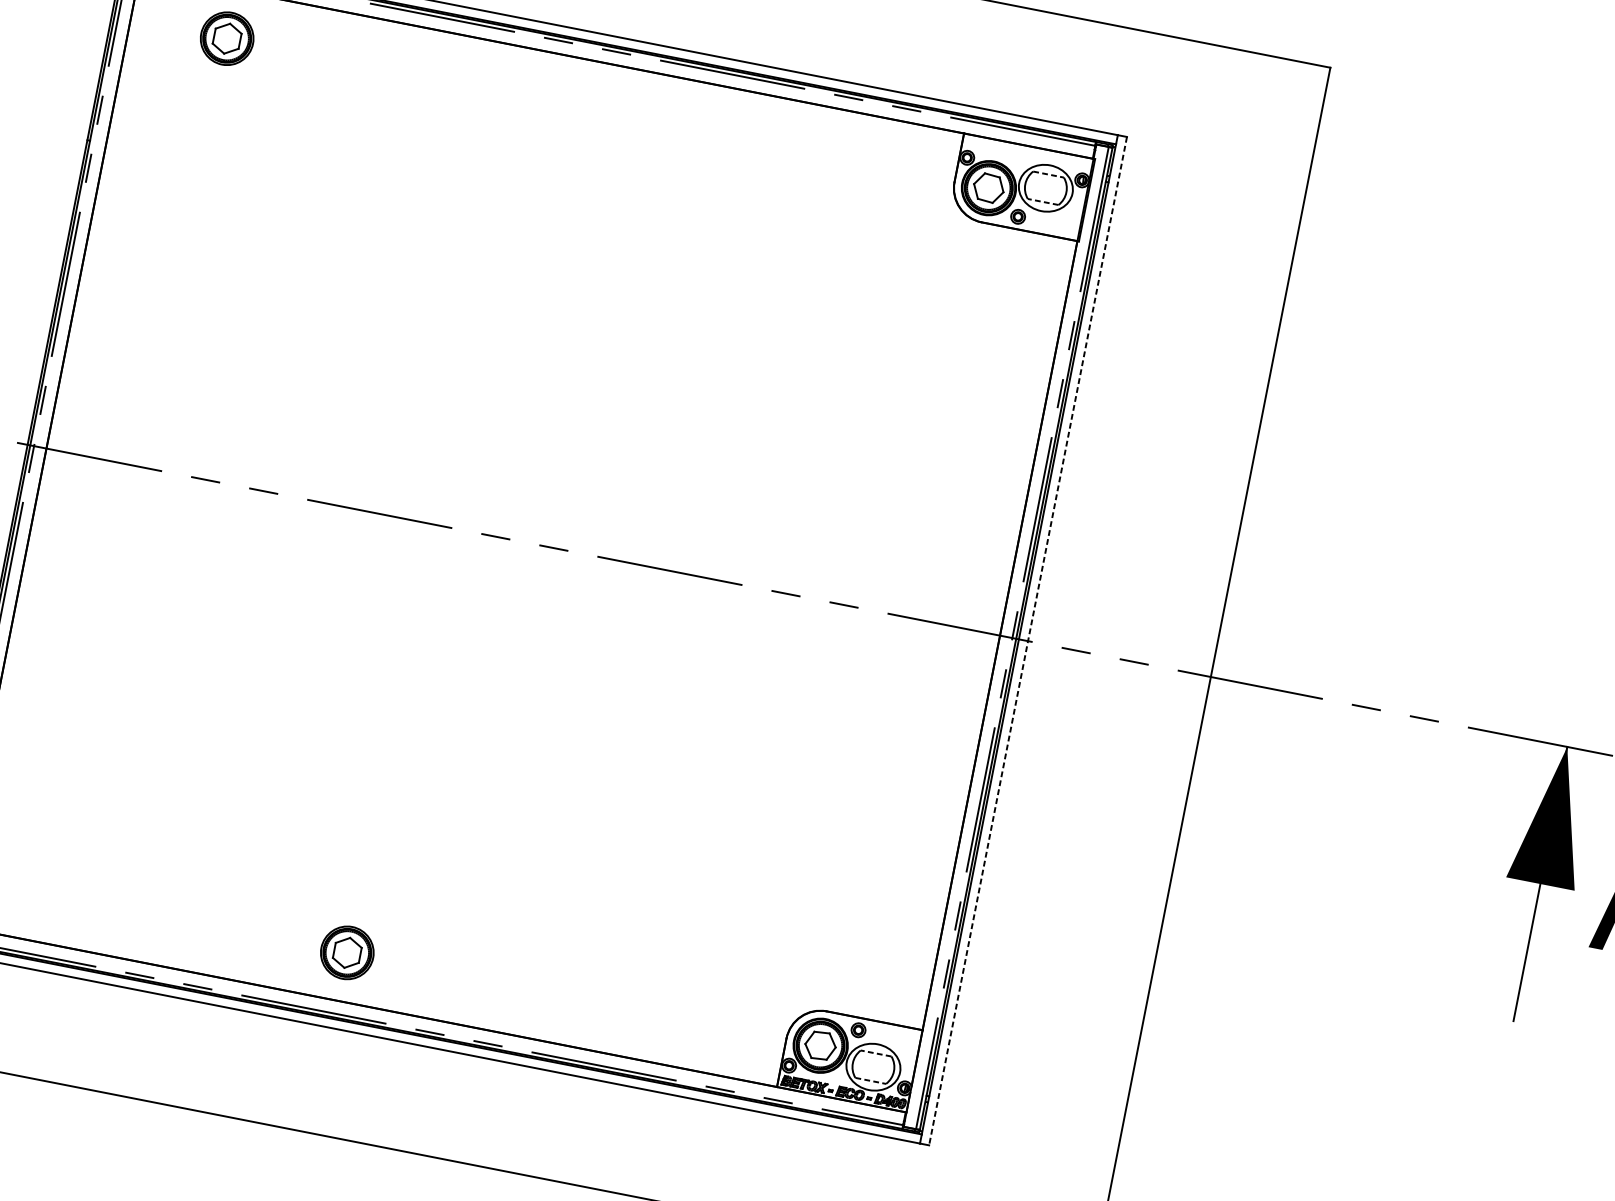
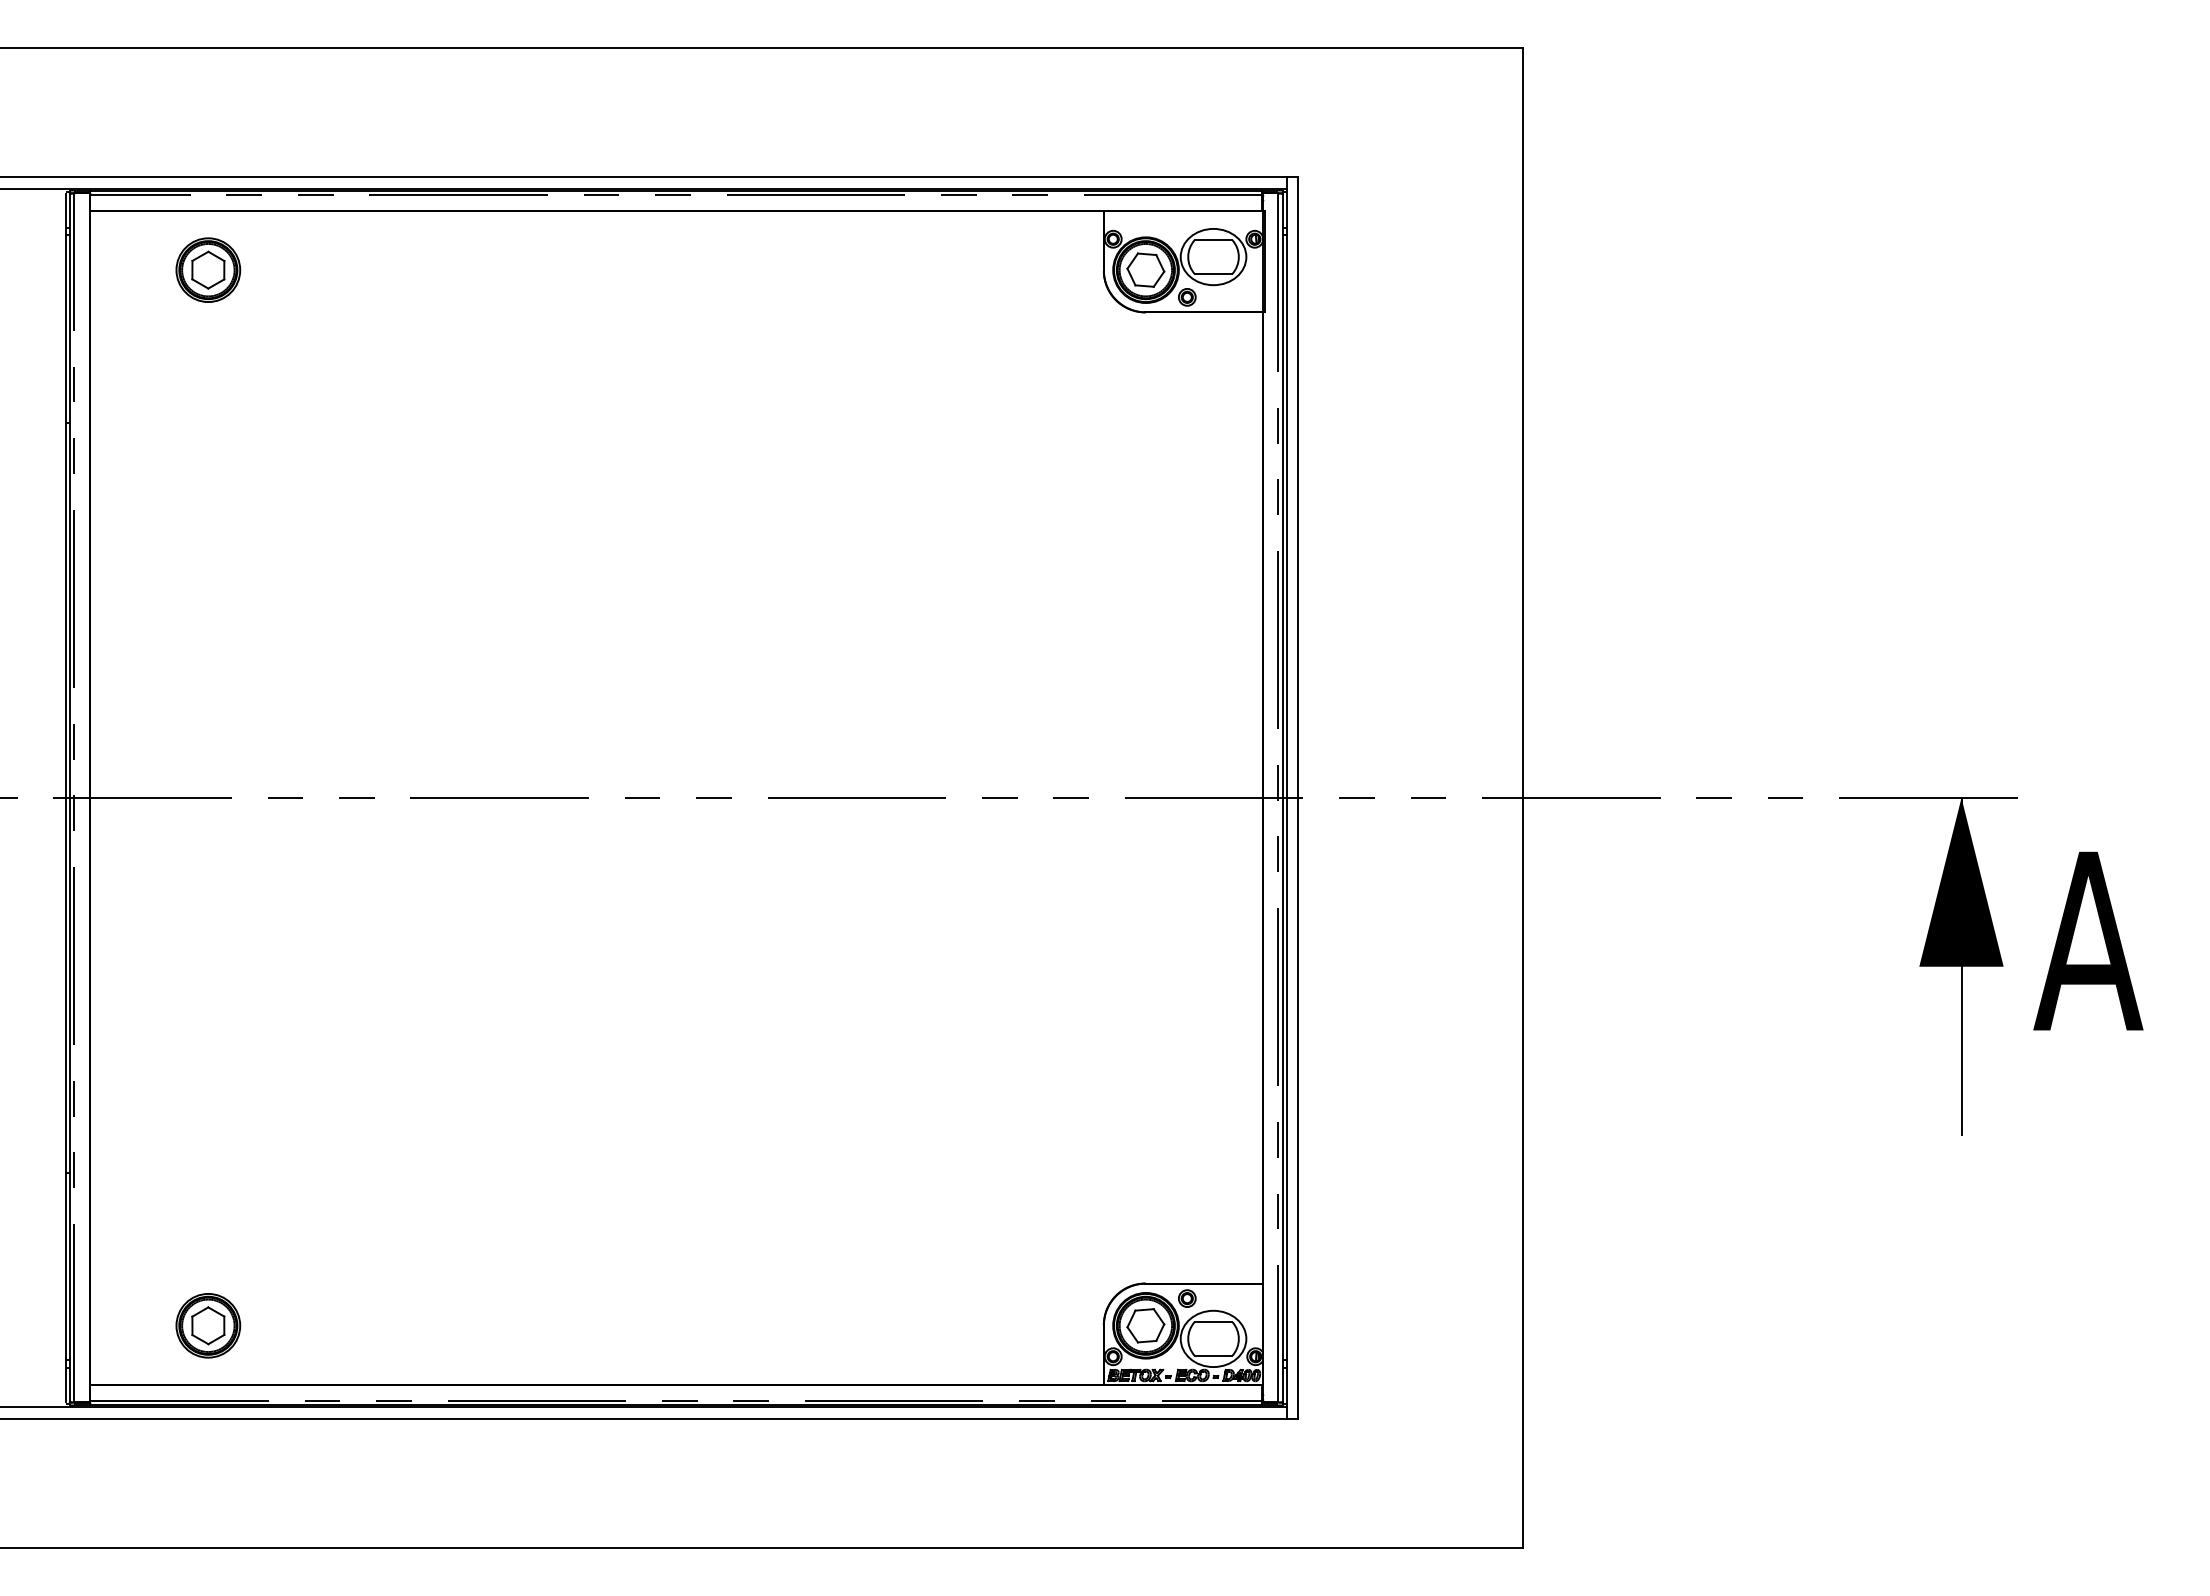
line: (1048, 174) -> (1213, 240), dashed -> solid
line: (1043, 201) -> (1213, 273), dashed -> solid
line: (1027, 641) -> (1297, 798), dashed -> solid
part: (347, 952) -> (208, 1325), moved
line: (876, 1053) -> (1213, 1322), dashed -> solid
line: (870, 1080) -> (1213, 1355), dashed -> solid

